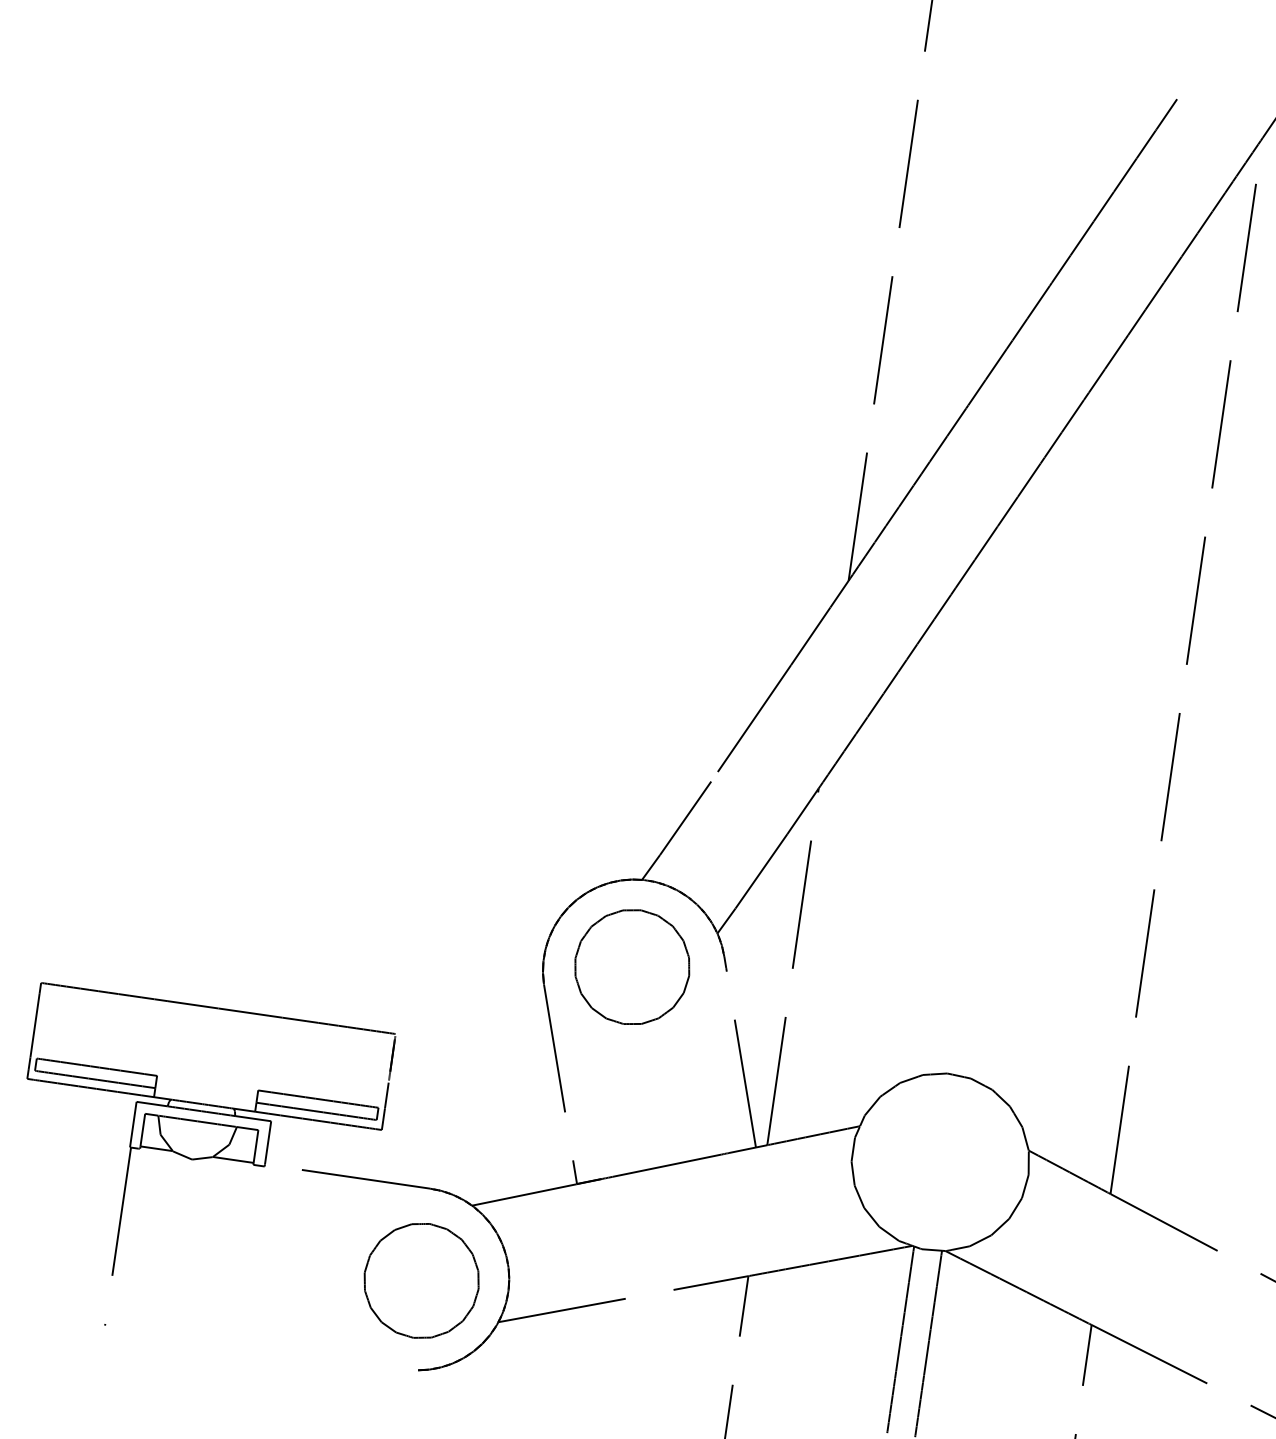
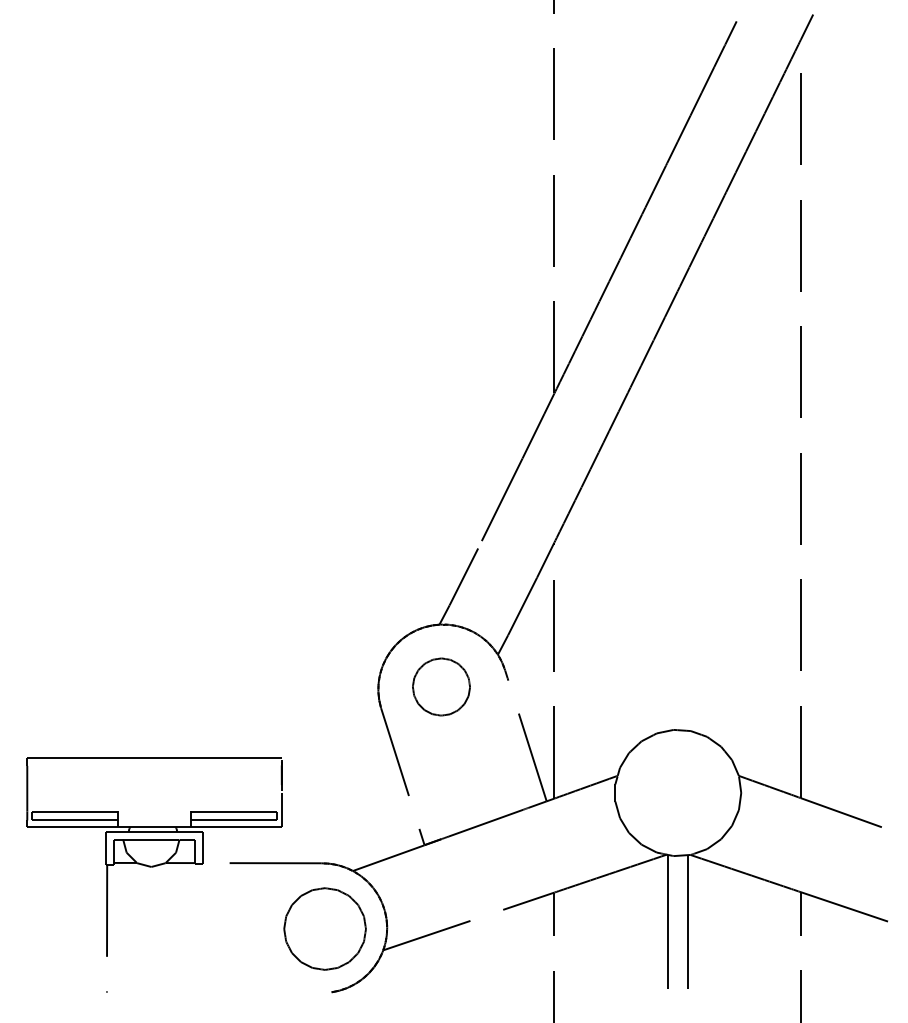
part: (632, 966) -> (441, 686), size x0.7

